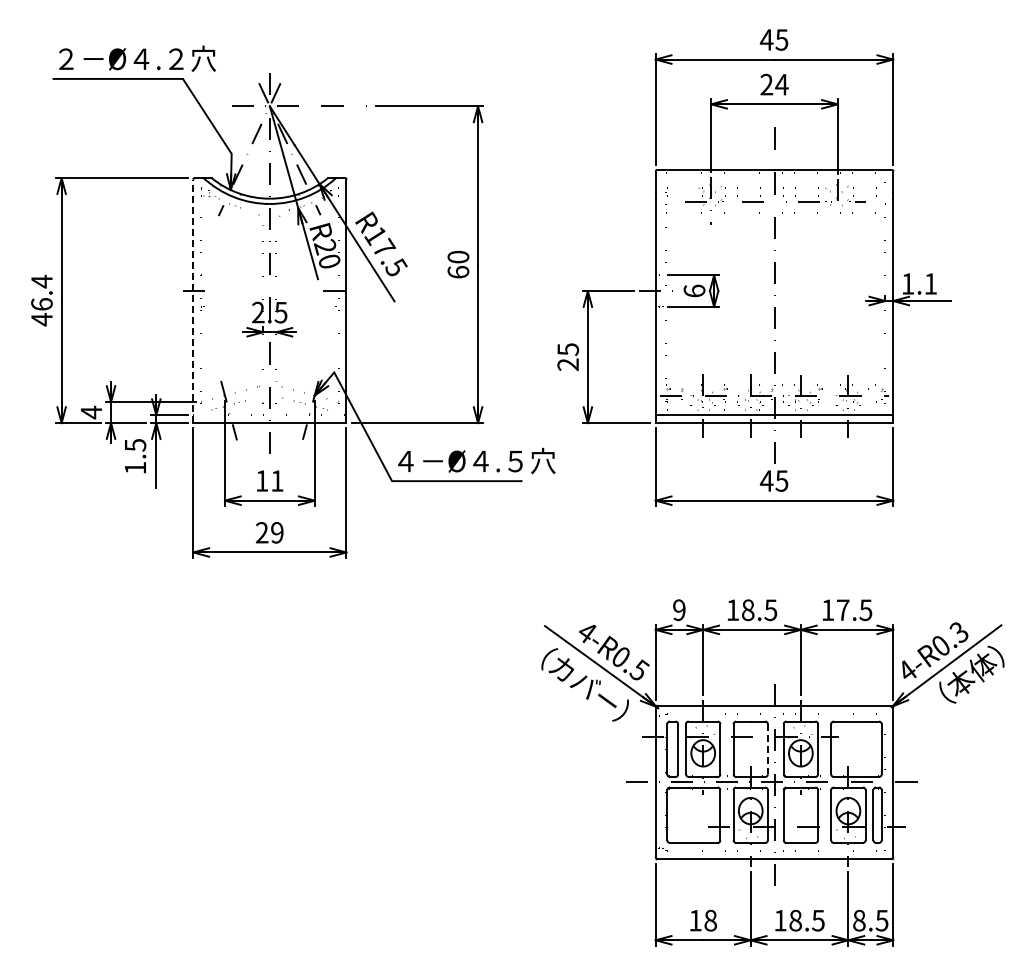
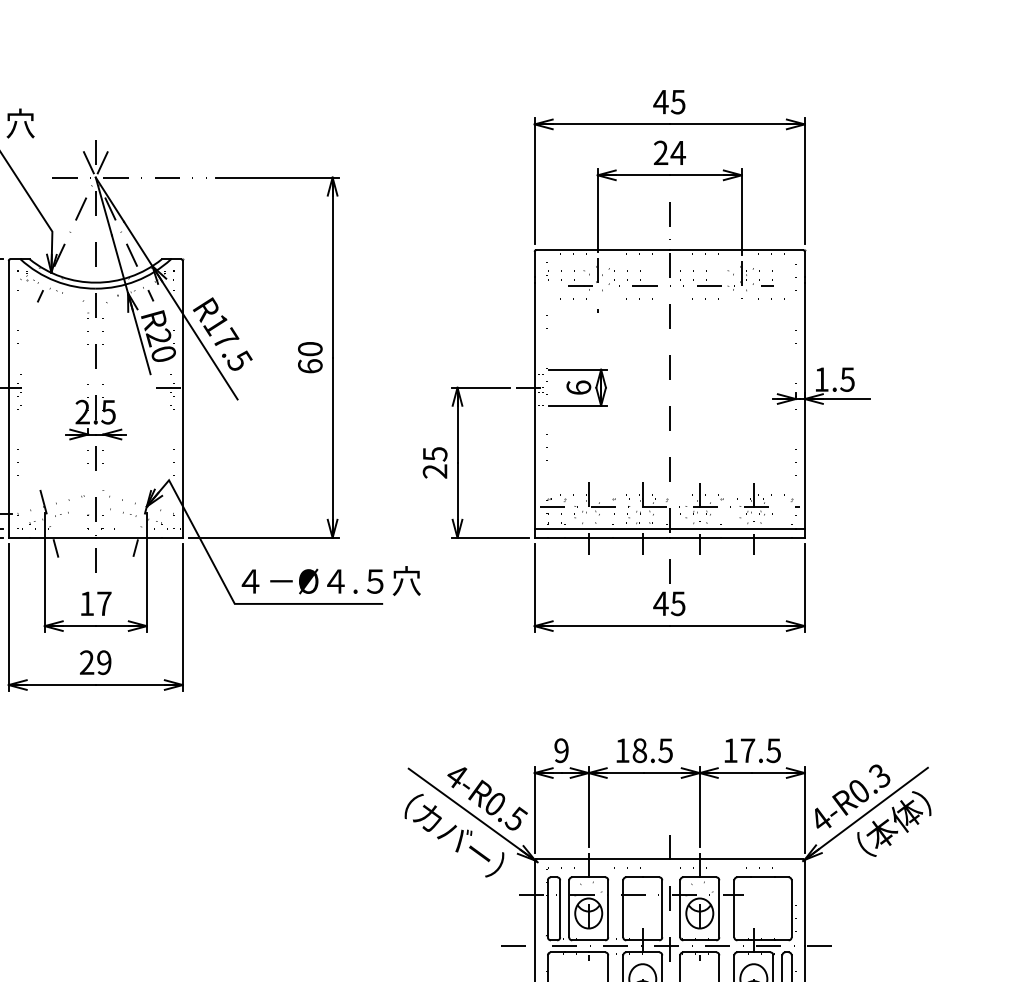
text: (930, 283) -> (847, 379), 1.1 -> 1.5
line: (193, 301) -> (8, 399), dashed -> solid
text: (277, 480) -> (104, 603), 11 -> 17
line: (767, 749) -> (661, 909), dashed -> solid

